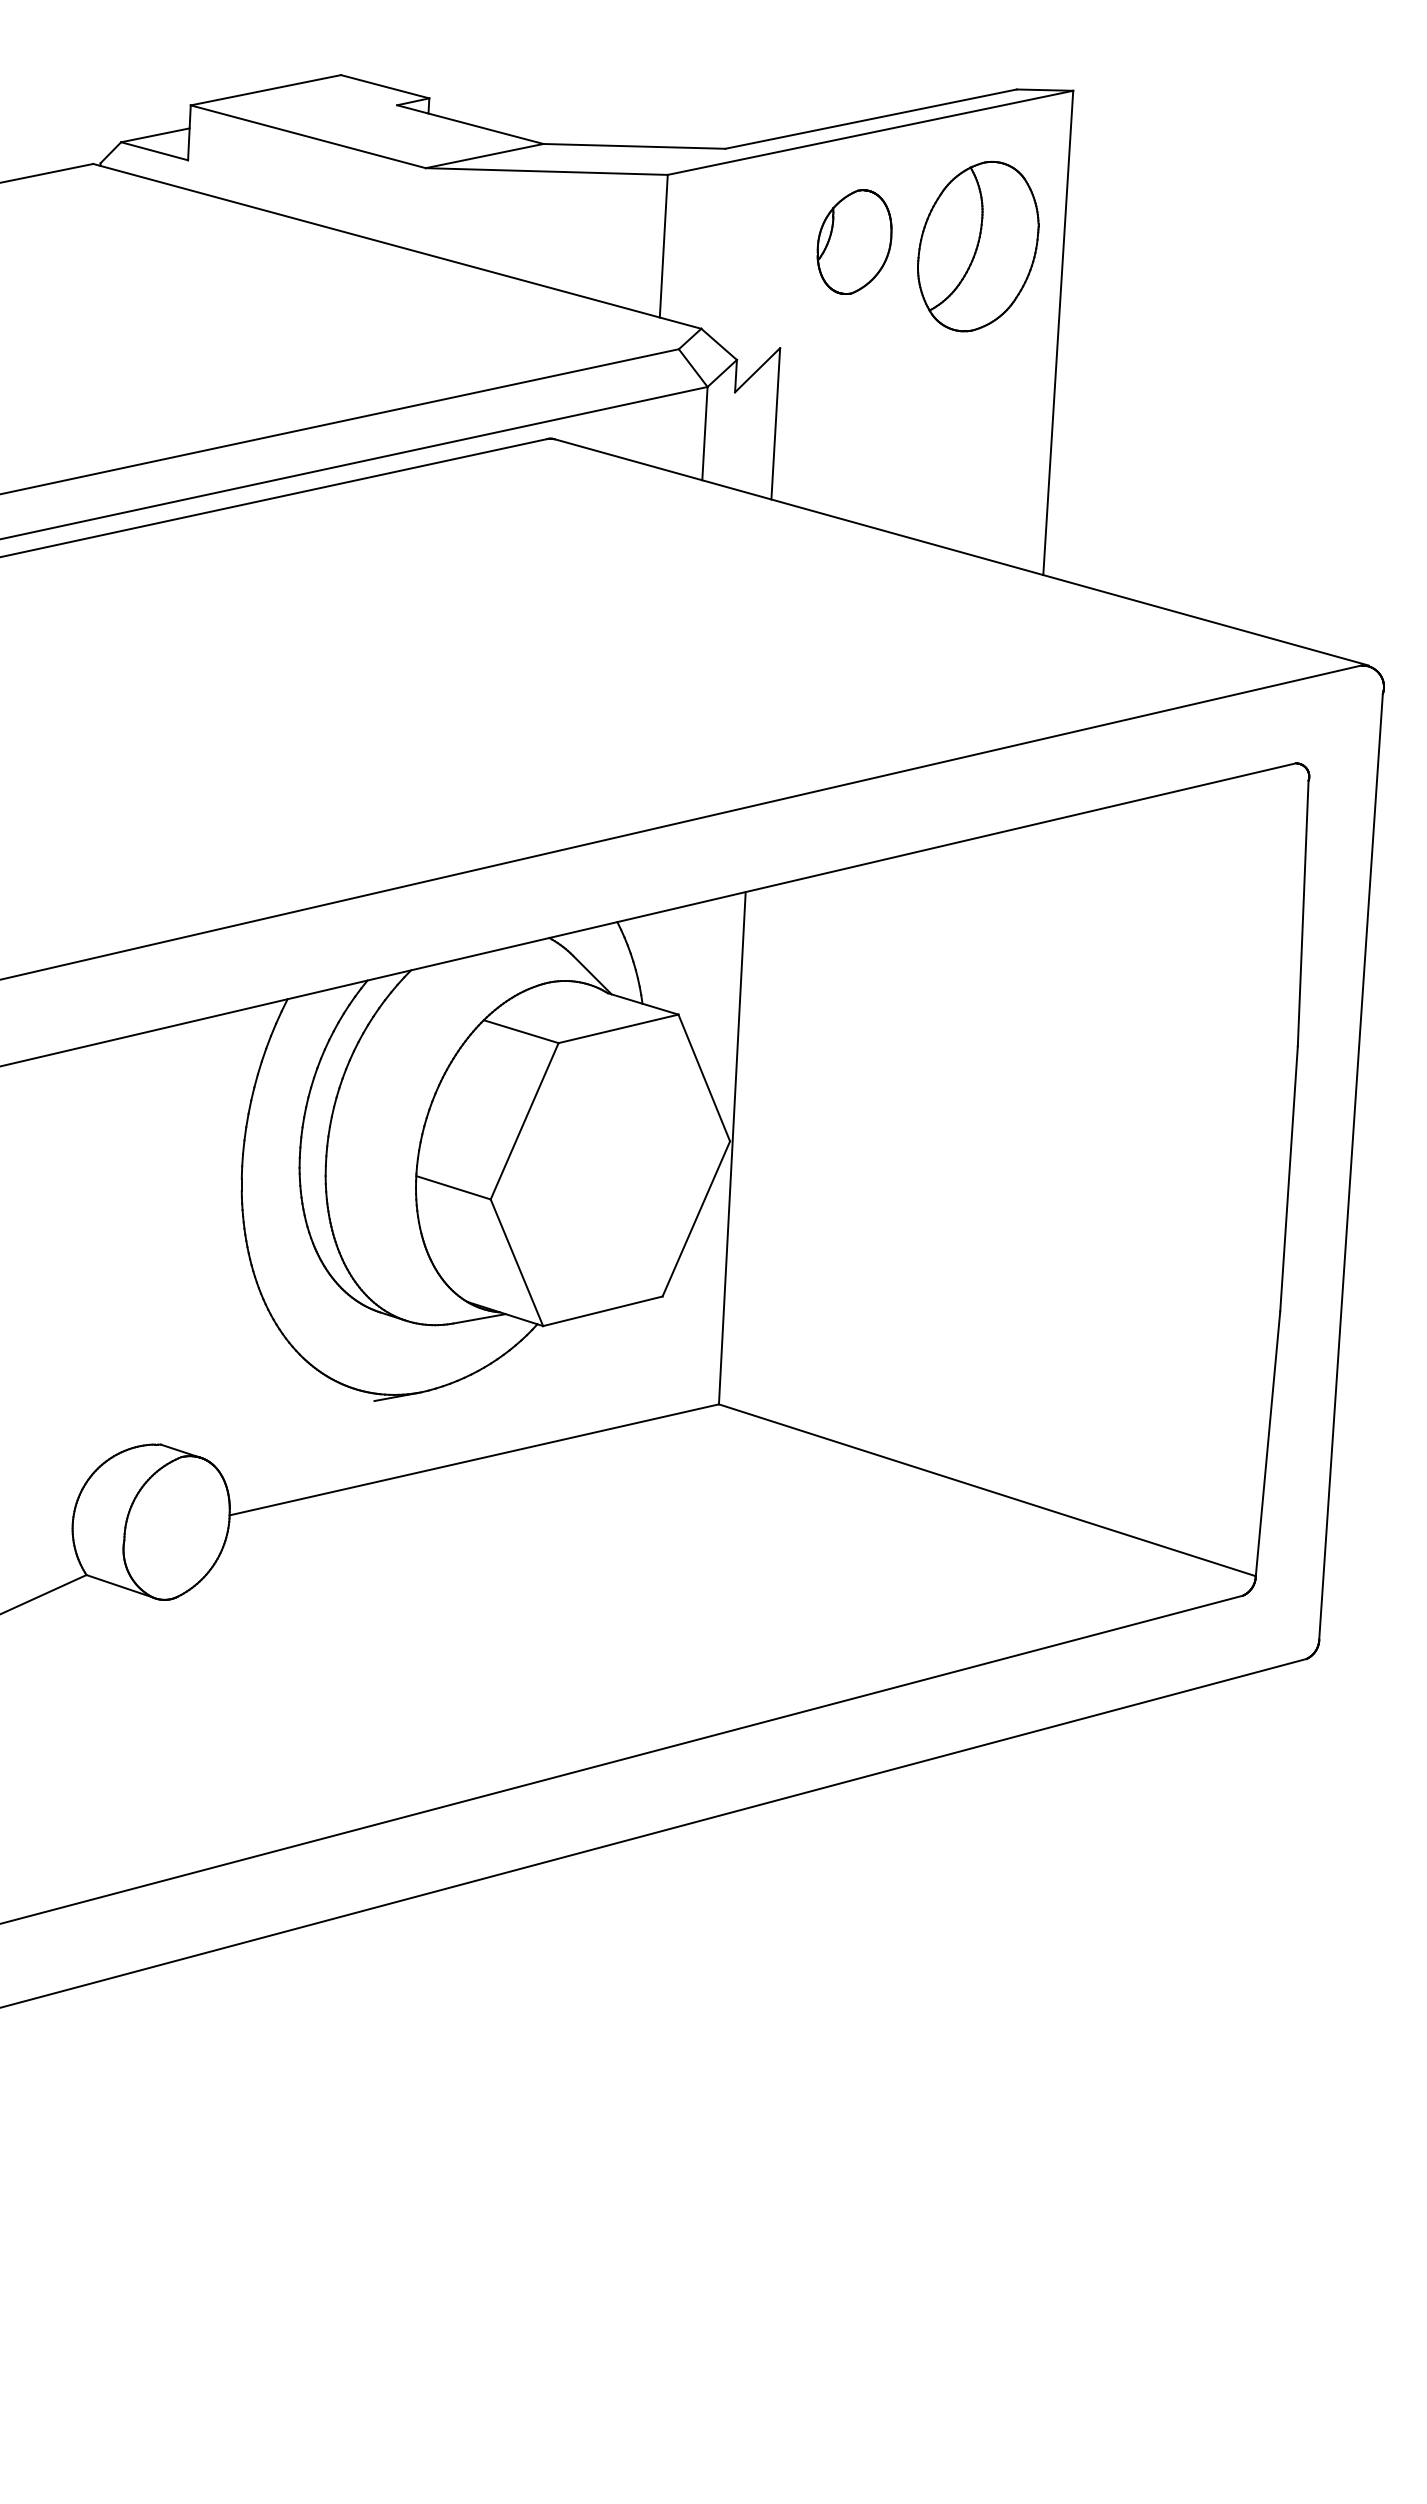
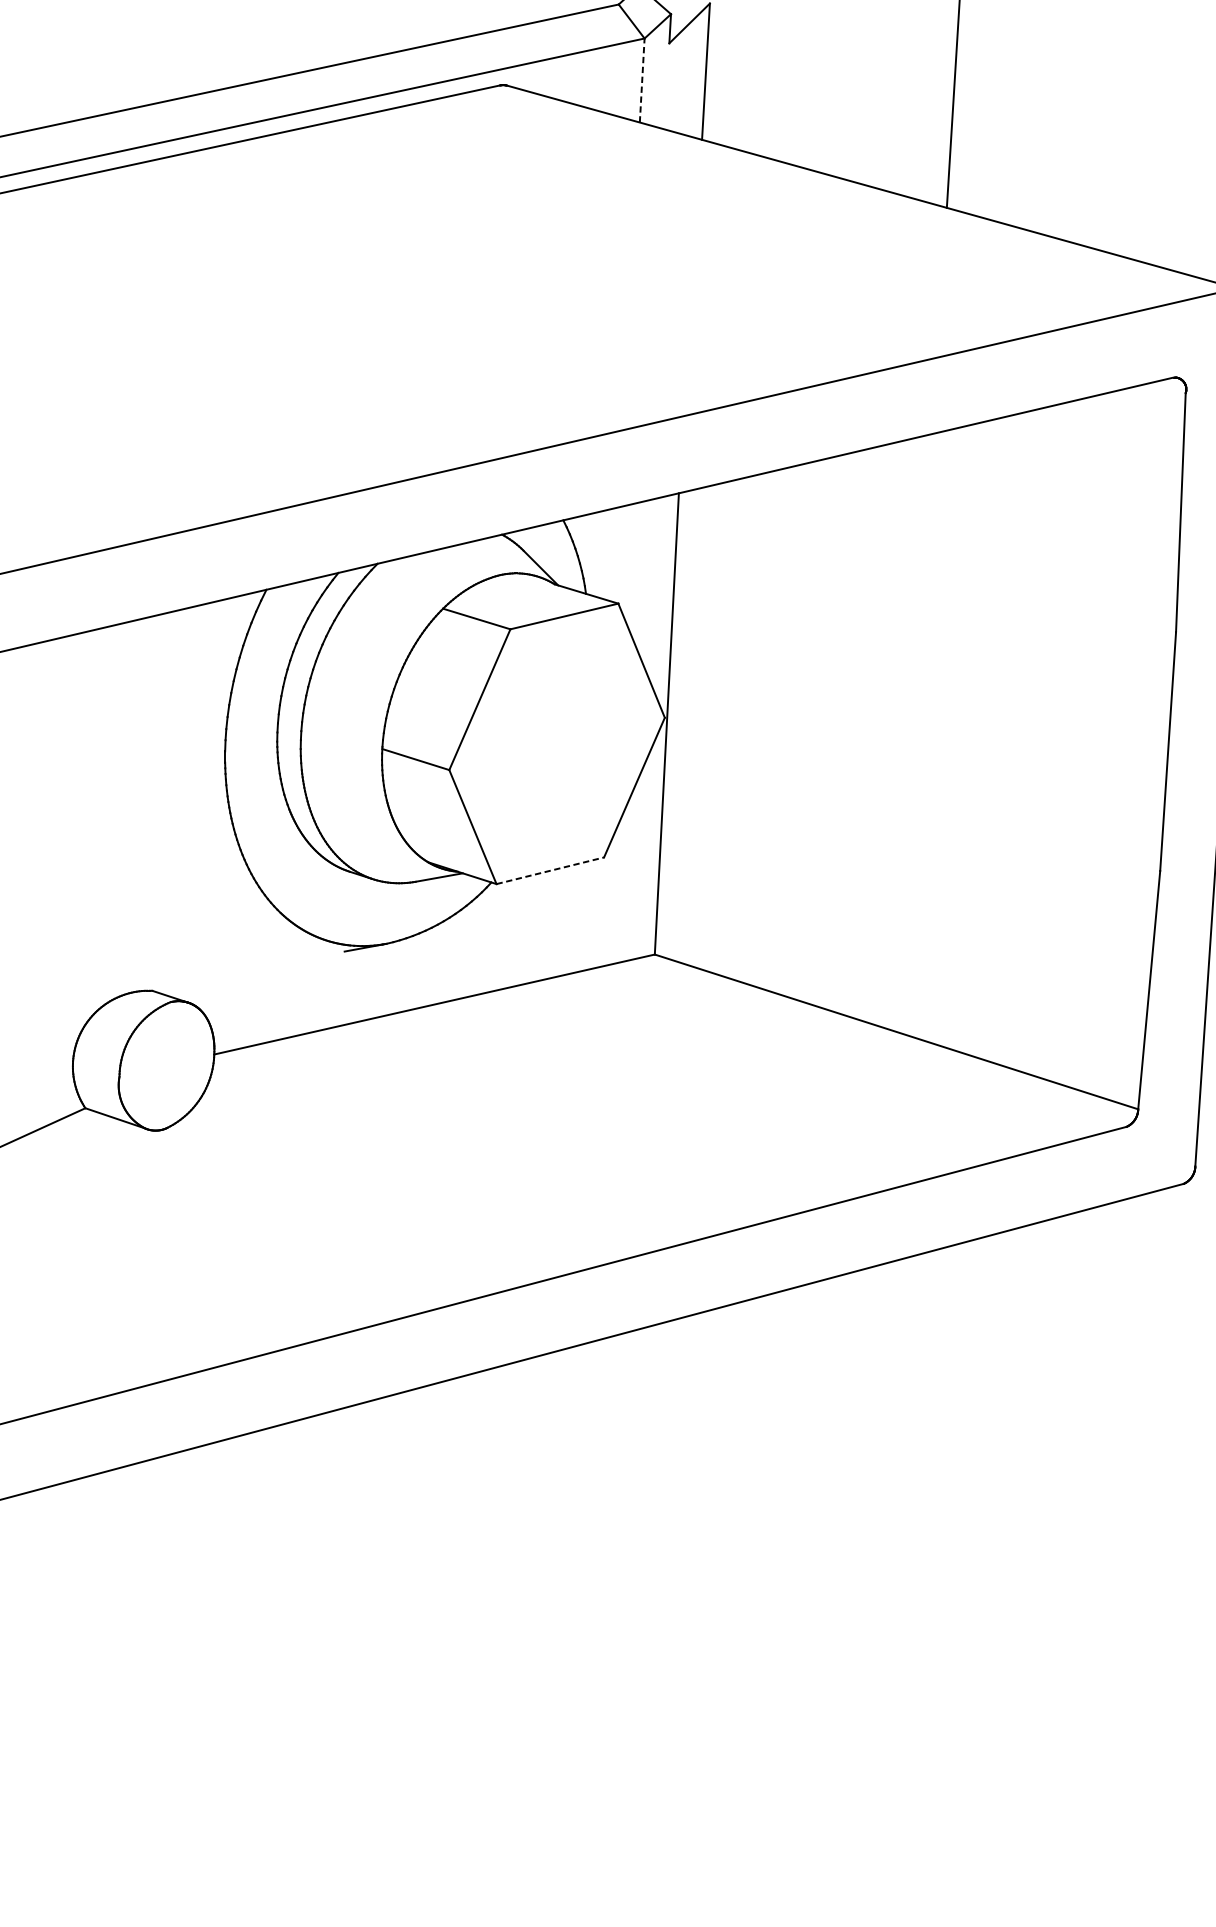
line: (704, 433) -> (641, 80), solid -> dashed
line: (602, 1311) -> (549, 870), solid -> dashed

